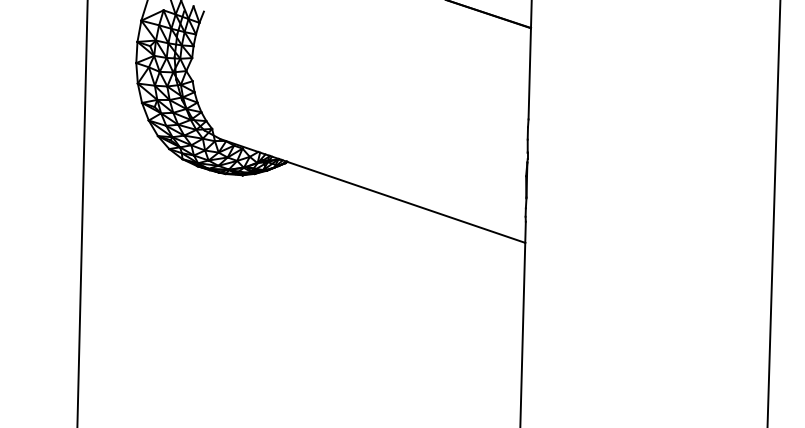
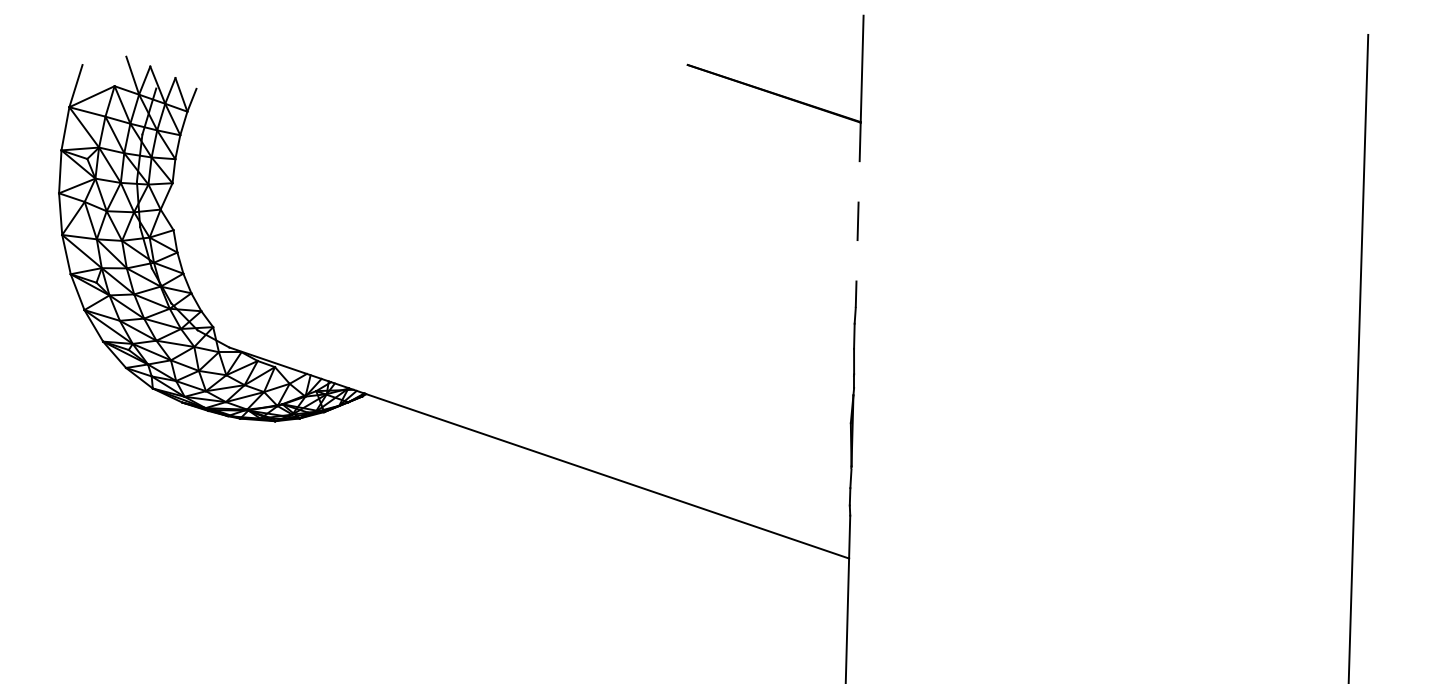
line: (529, 73) -> (857, 214), solid -> dashed

